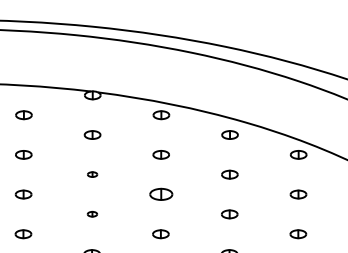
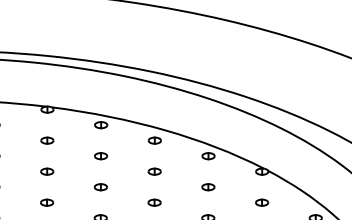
part: (92, 174) -> (47, 171), size x1.67
part: (160, 194) -> (100, 187), size x0.71
part: (92, 214) -> (47, 202), size x1.67

